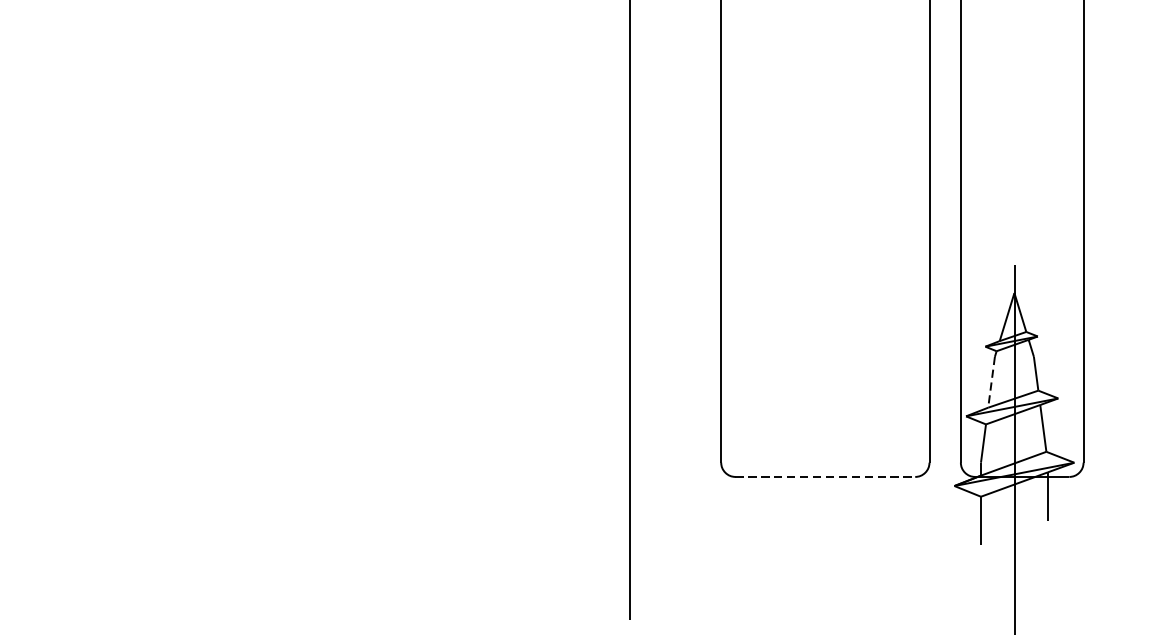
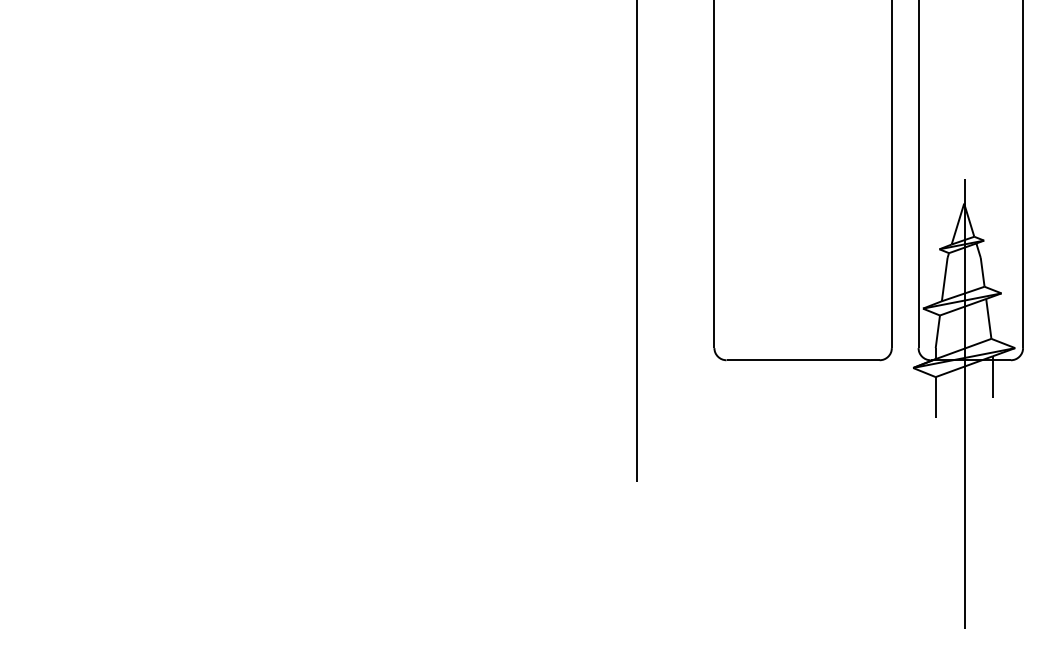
line: (991, 382) -> (944, 279), dashed -> solid
line: (825, 477) -> (803, 360), dashed -> solid

